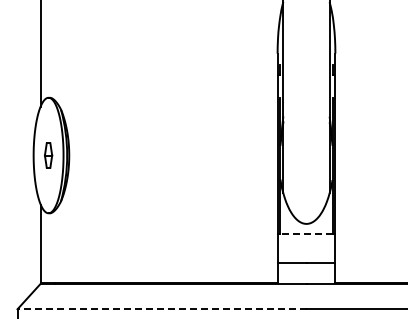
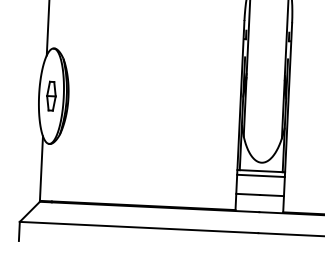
part: (48, 155) -> (51, 96), size x1.43
line: (306, 234) -> (261, 171), dashed -> solid
line: (306, 239) -> (261, 175), added
line: (161, 309) -> (138, 227), dashed -> solid

